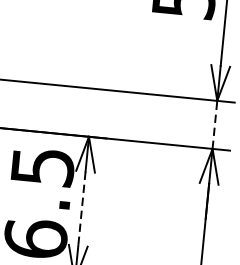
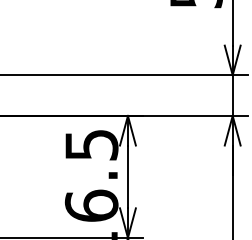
line: (214, 124) -> (232, 95), dashed -> solid
line: (81, 209) -> (127, 177), dashed -> solid

